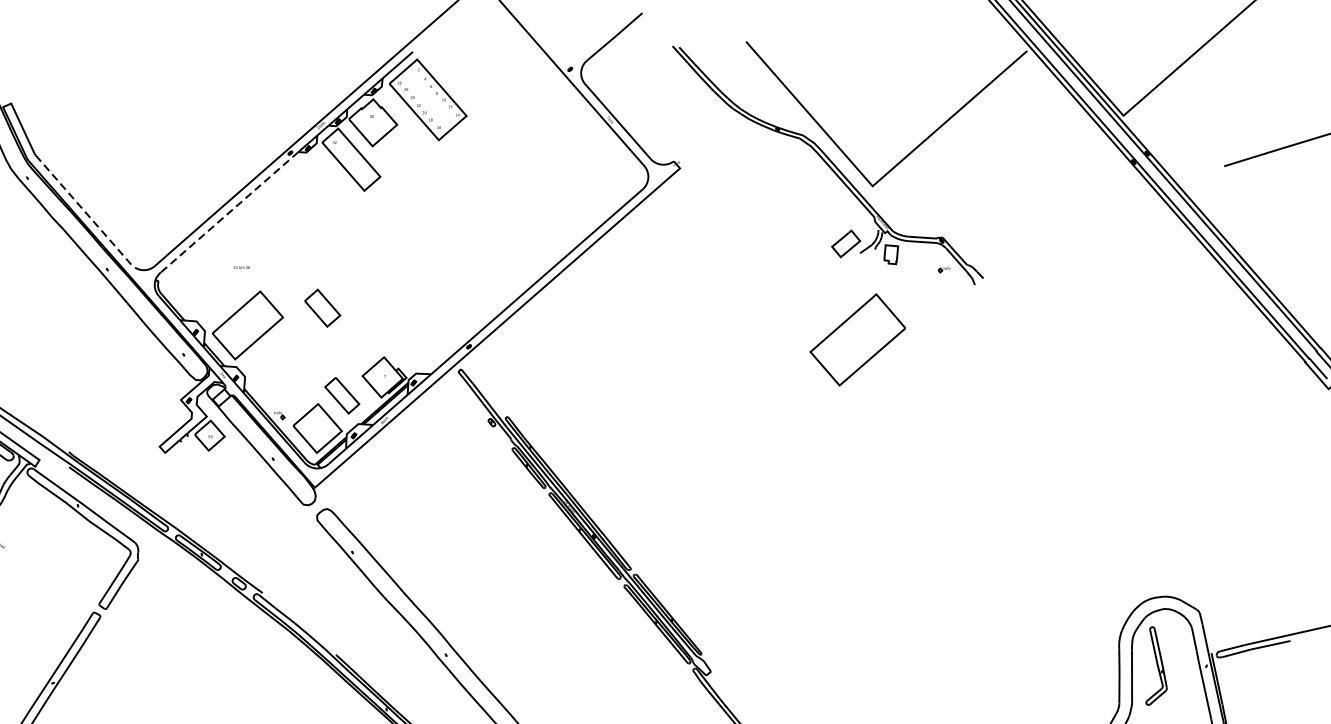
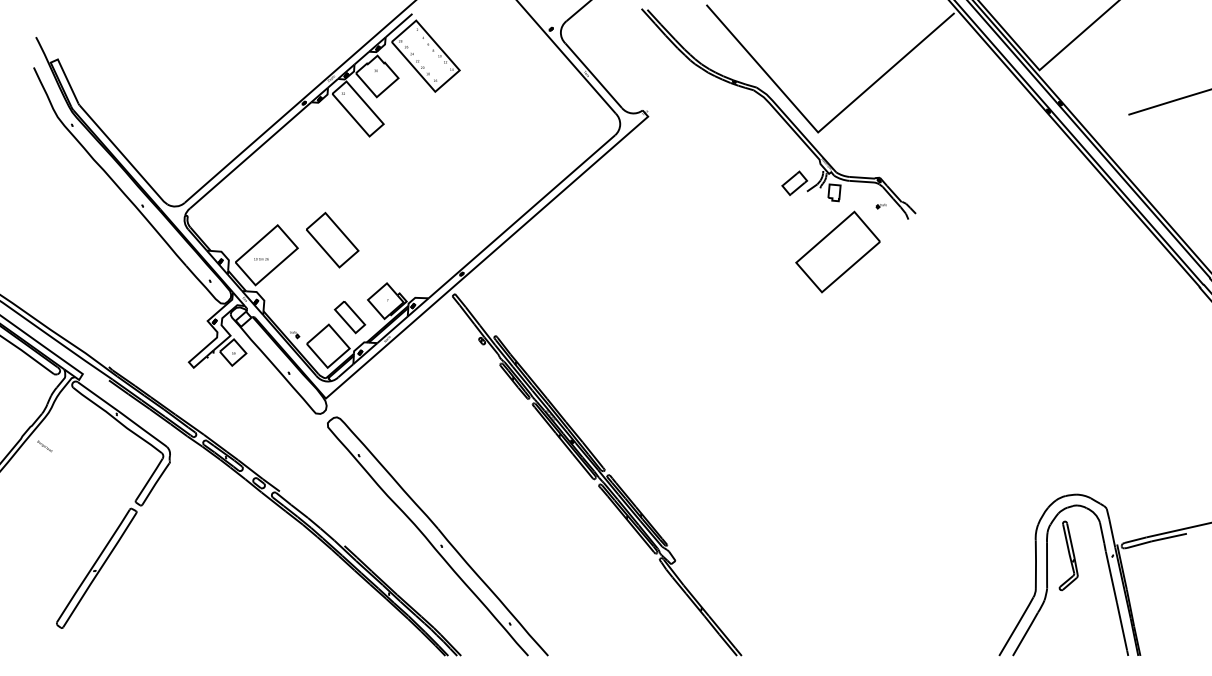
line: (229, 212) -> (250, 155), dashed -> solid
line: (85, 213) -> (123, 156), dashed -> solid
text: (241, 267) -> (261, 259), moved
part: (322, 307) -> (332, 239), size x1.67
part: (857, 339) -> (837, 251), moved

